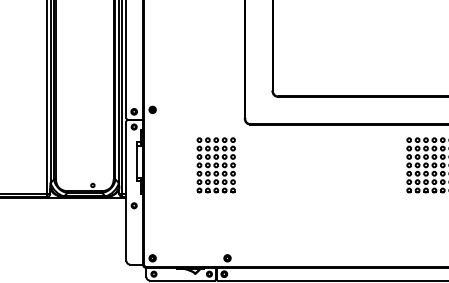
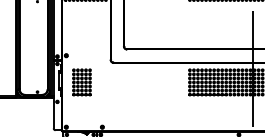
part: (215, 165) -> (81, 82), moved

